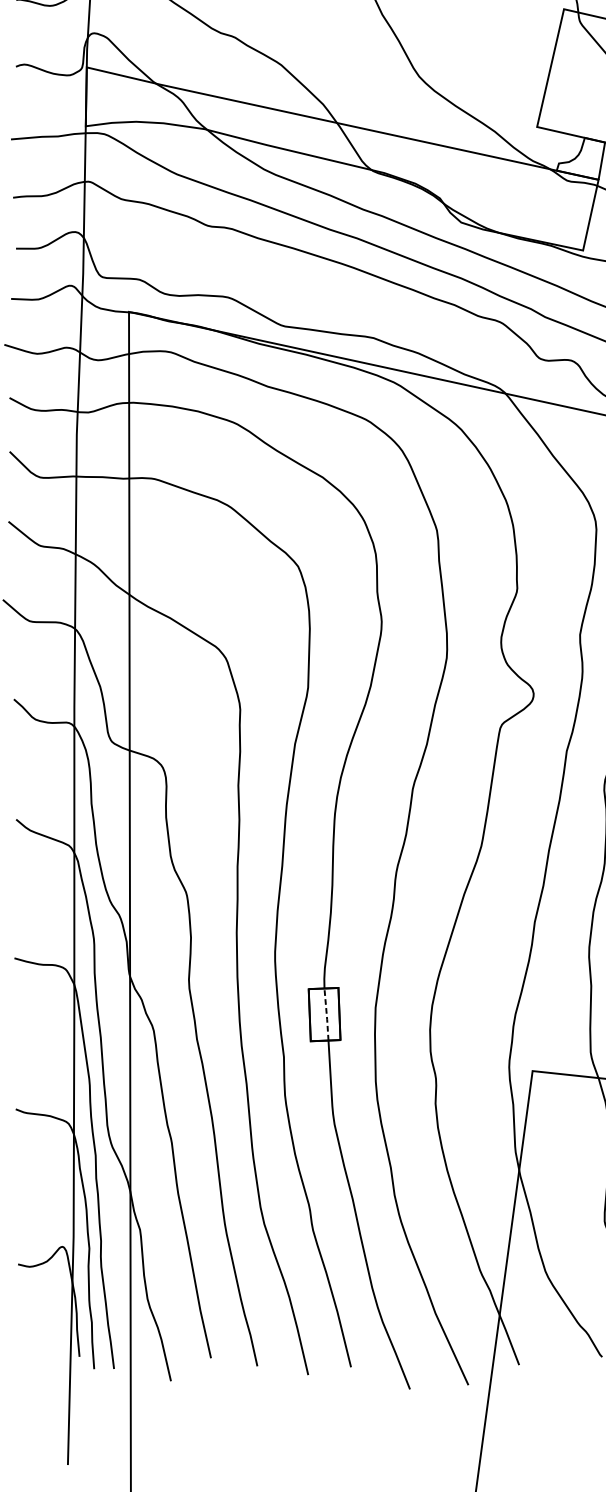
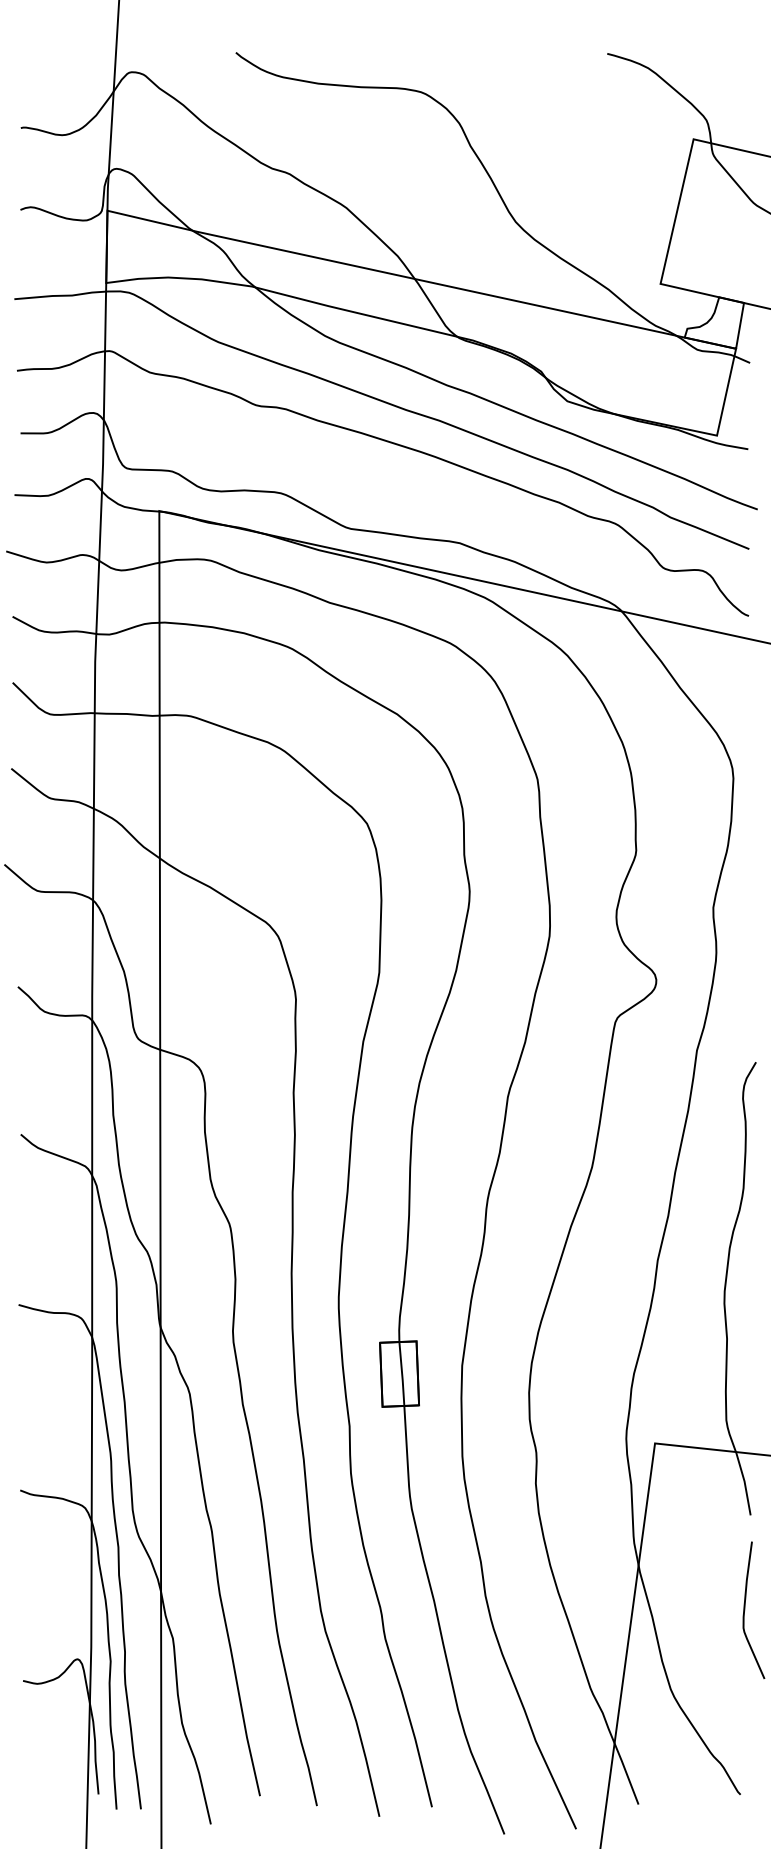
line: (327, 1014) -> (402, 1374), dashed -> solid

